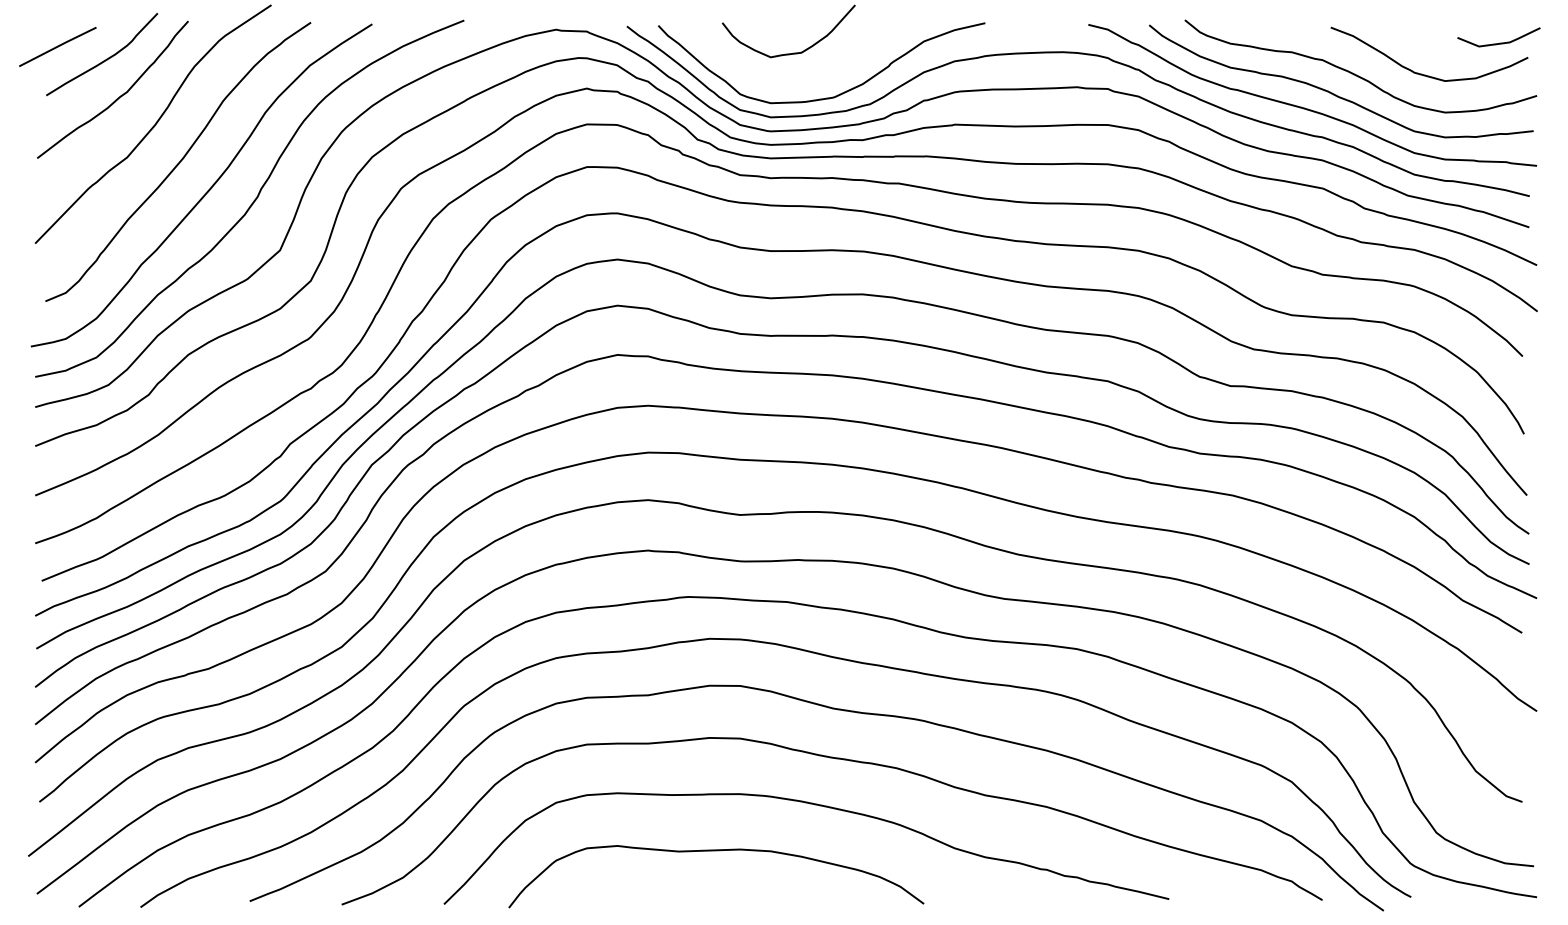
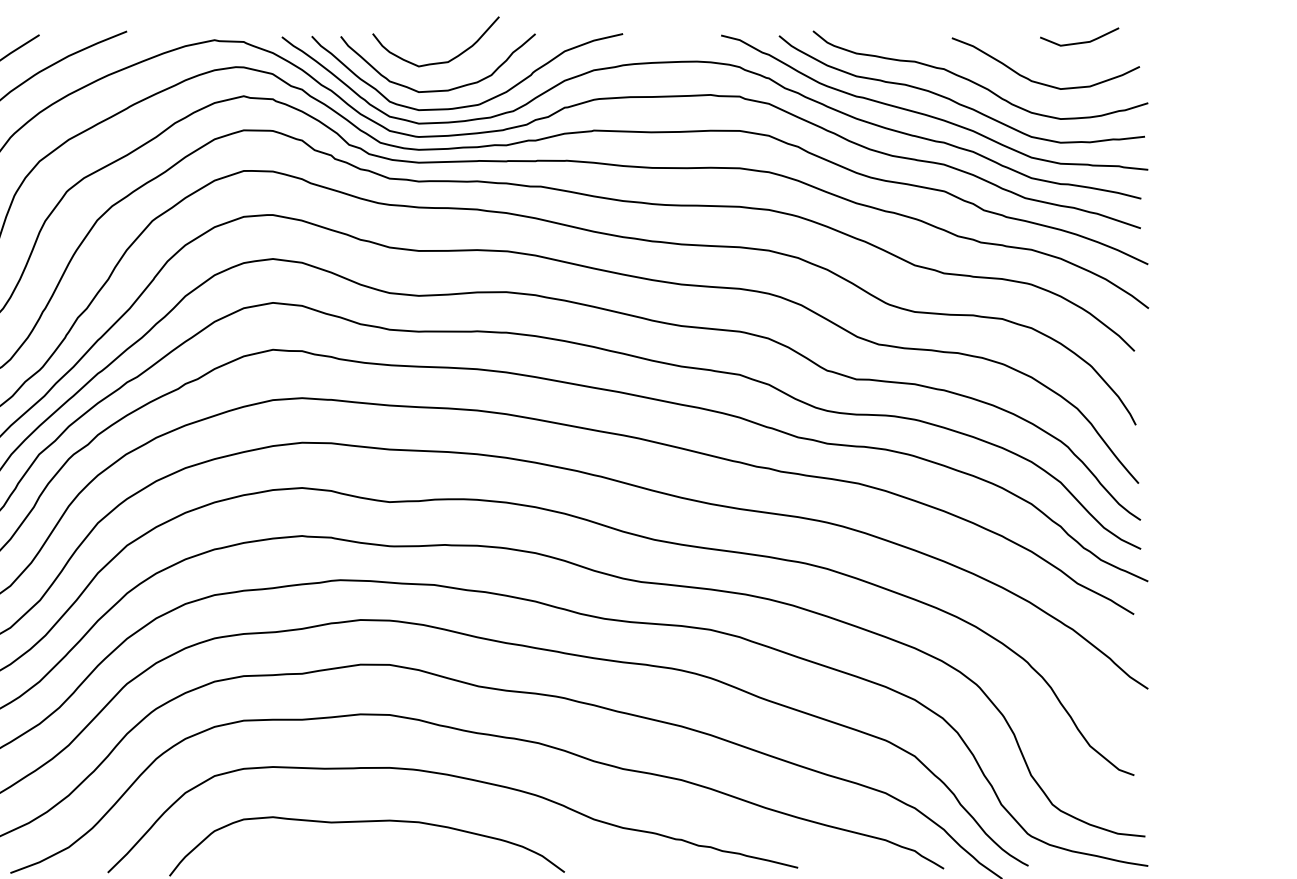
line: (1499, 42) -> (1080, 41), moved
curve: (790, 82) -> (437, 90), added

